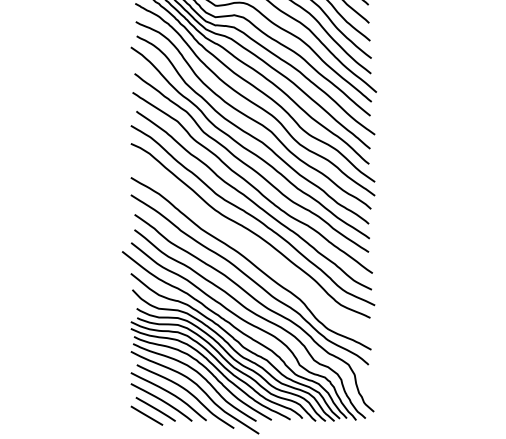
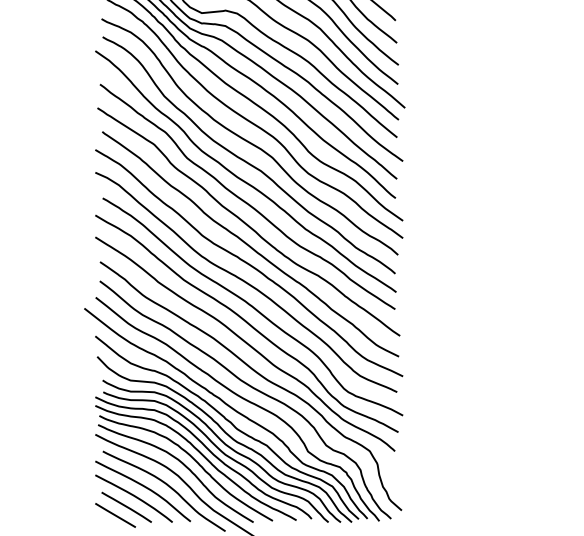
curve: (255, 250) -> (252, 307), added

